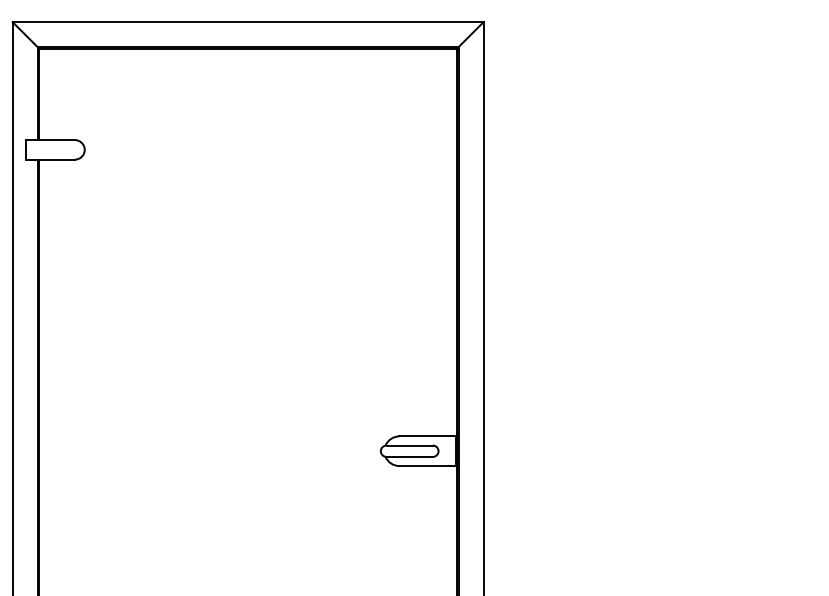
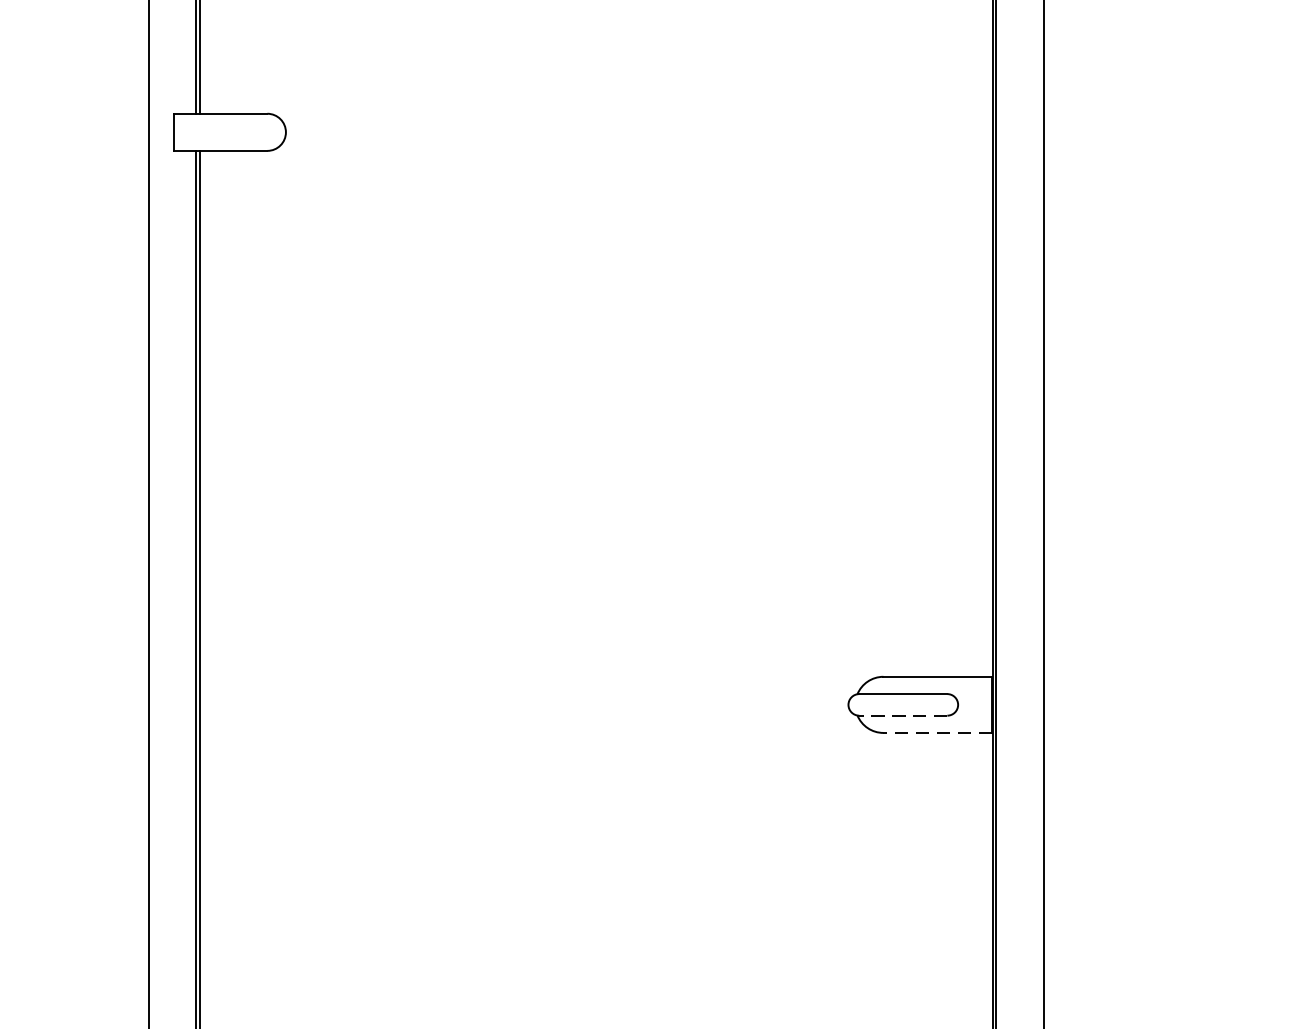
line: (409, 456) -> (902, 714), solid -> dashed
line: (427, 466) -> (937, 733), solid -> dashed

